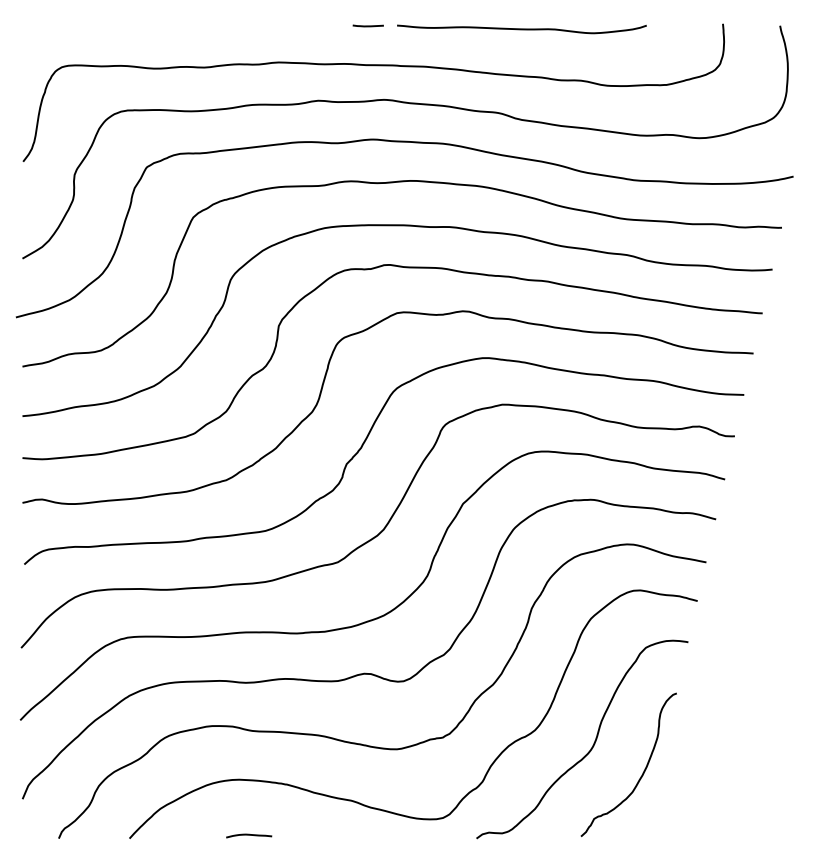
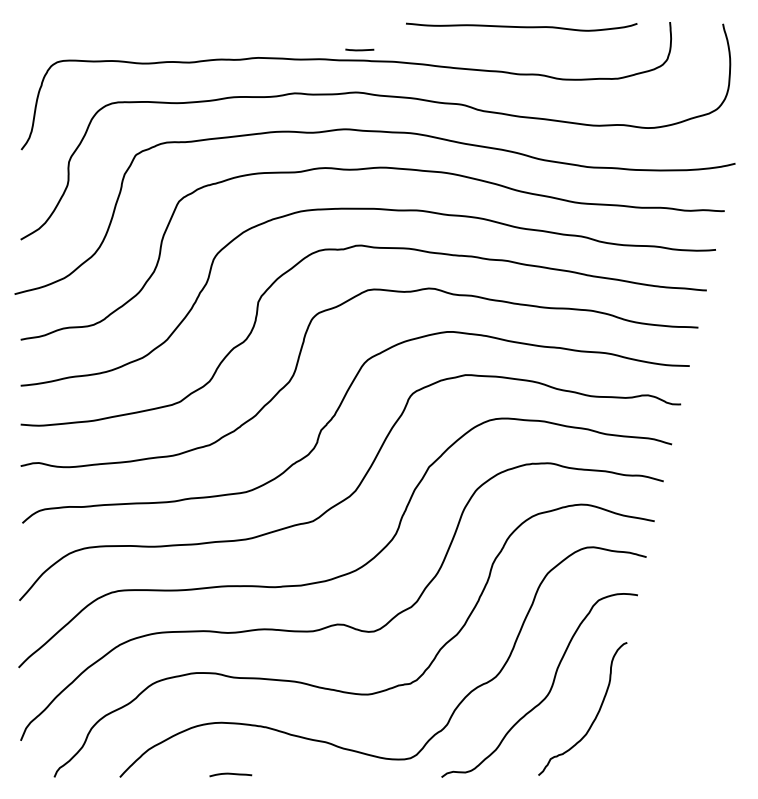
line: (367, 25) -> (359, 49), moved
curve: (521, 29) -> (521, 27), moved

